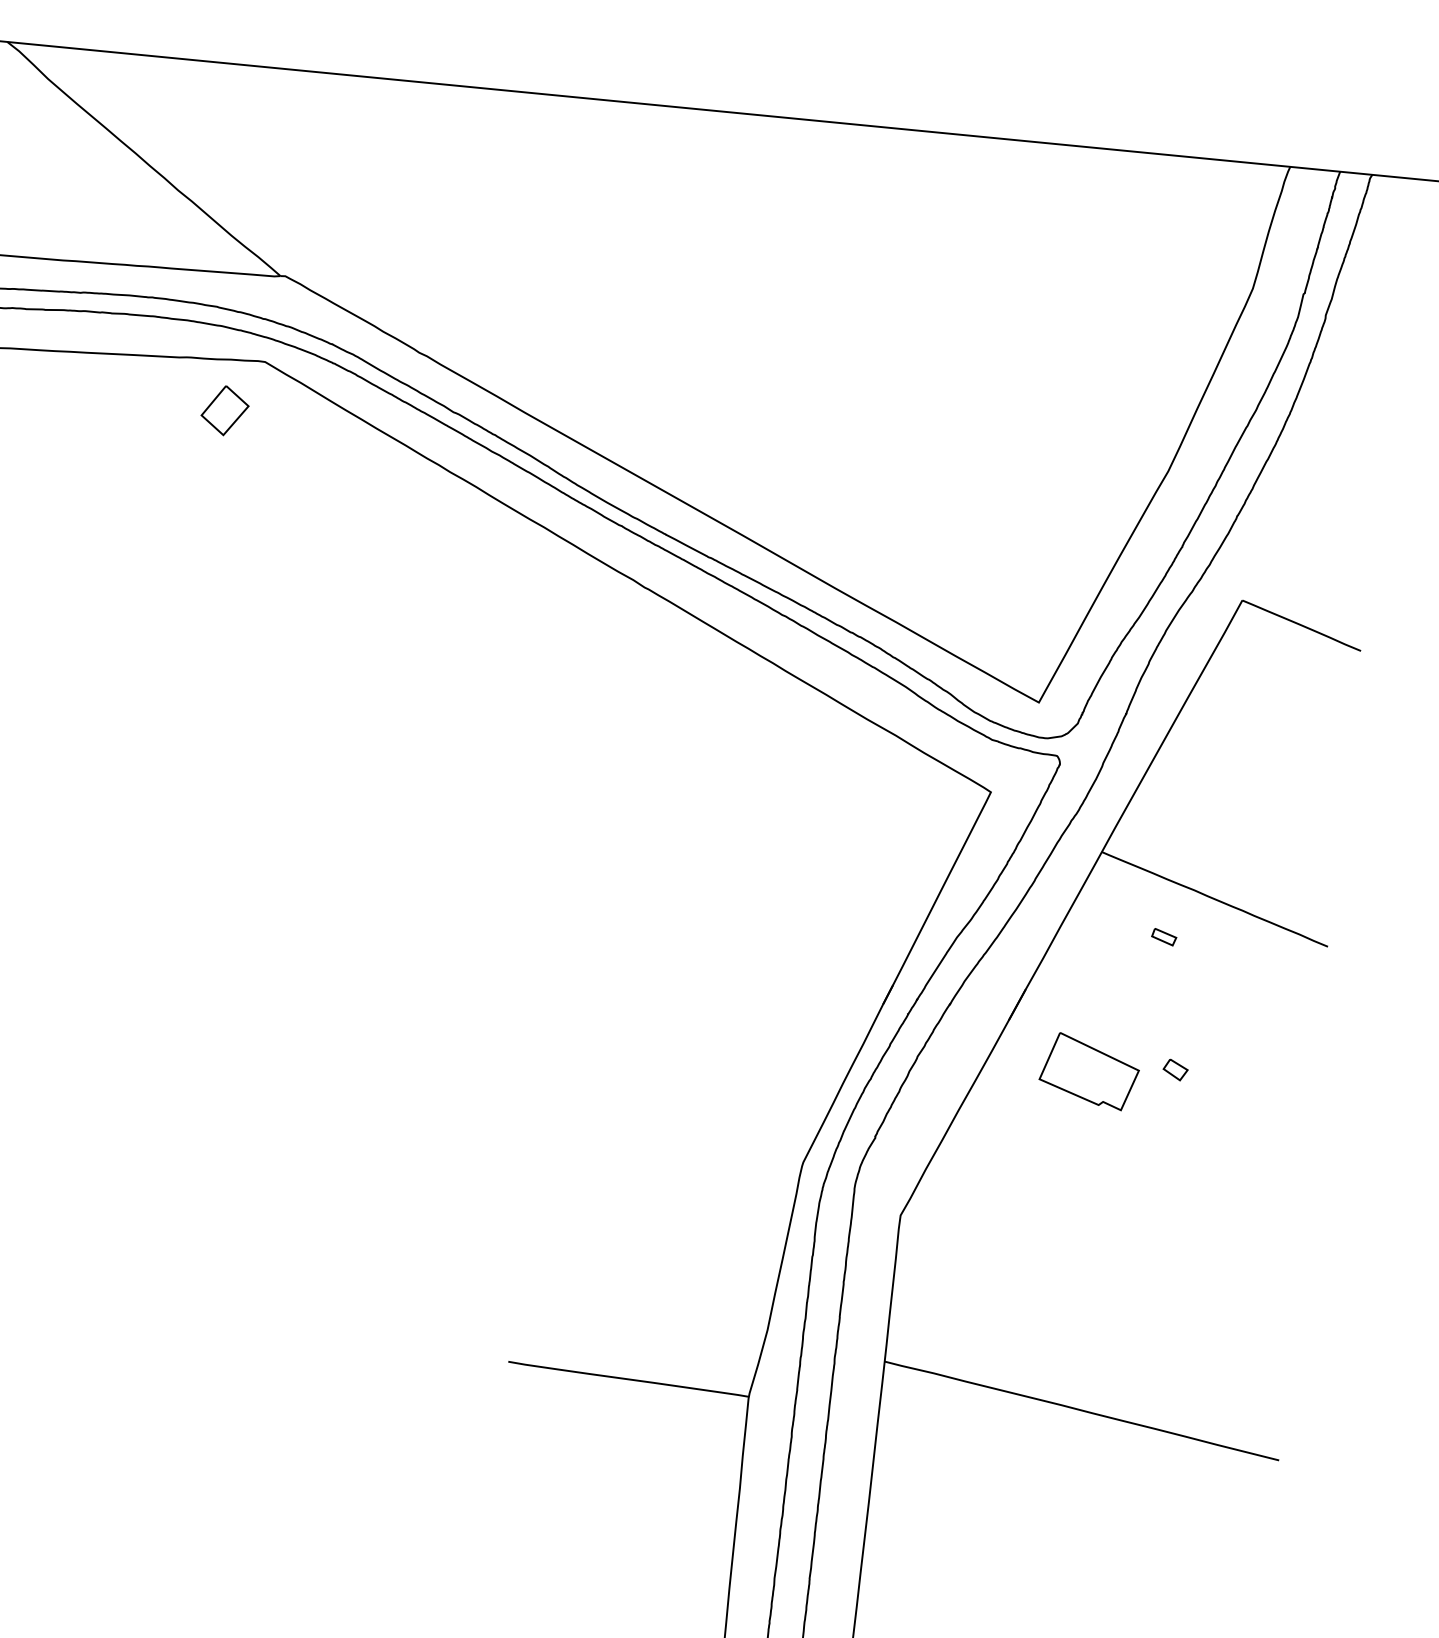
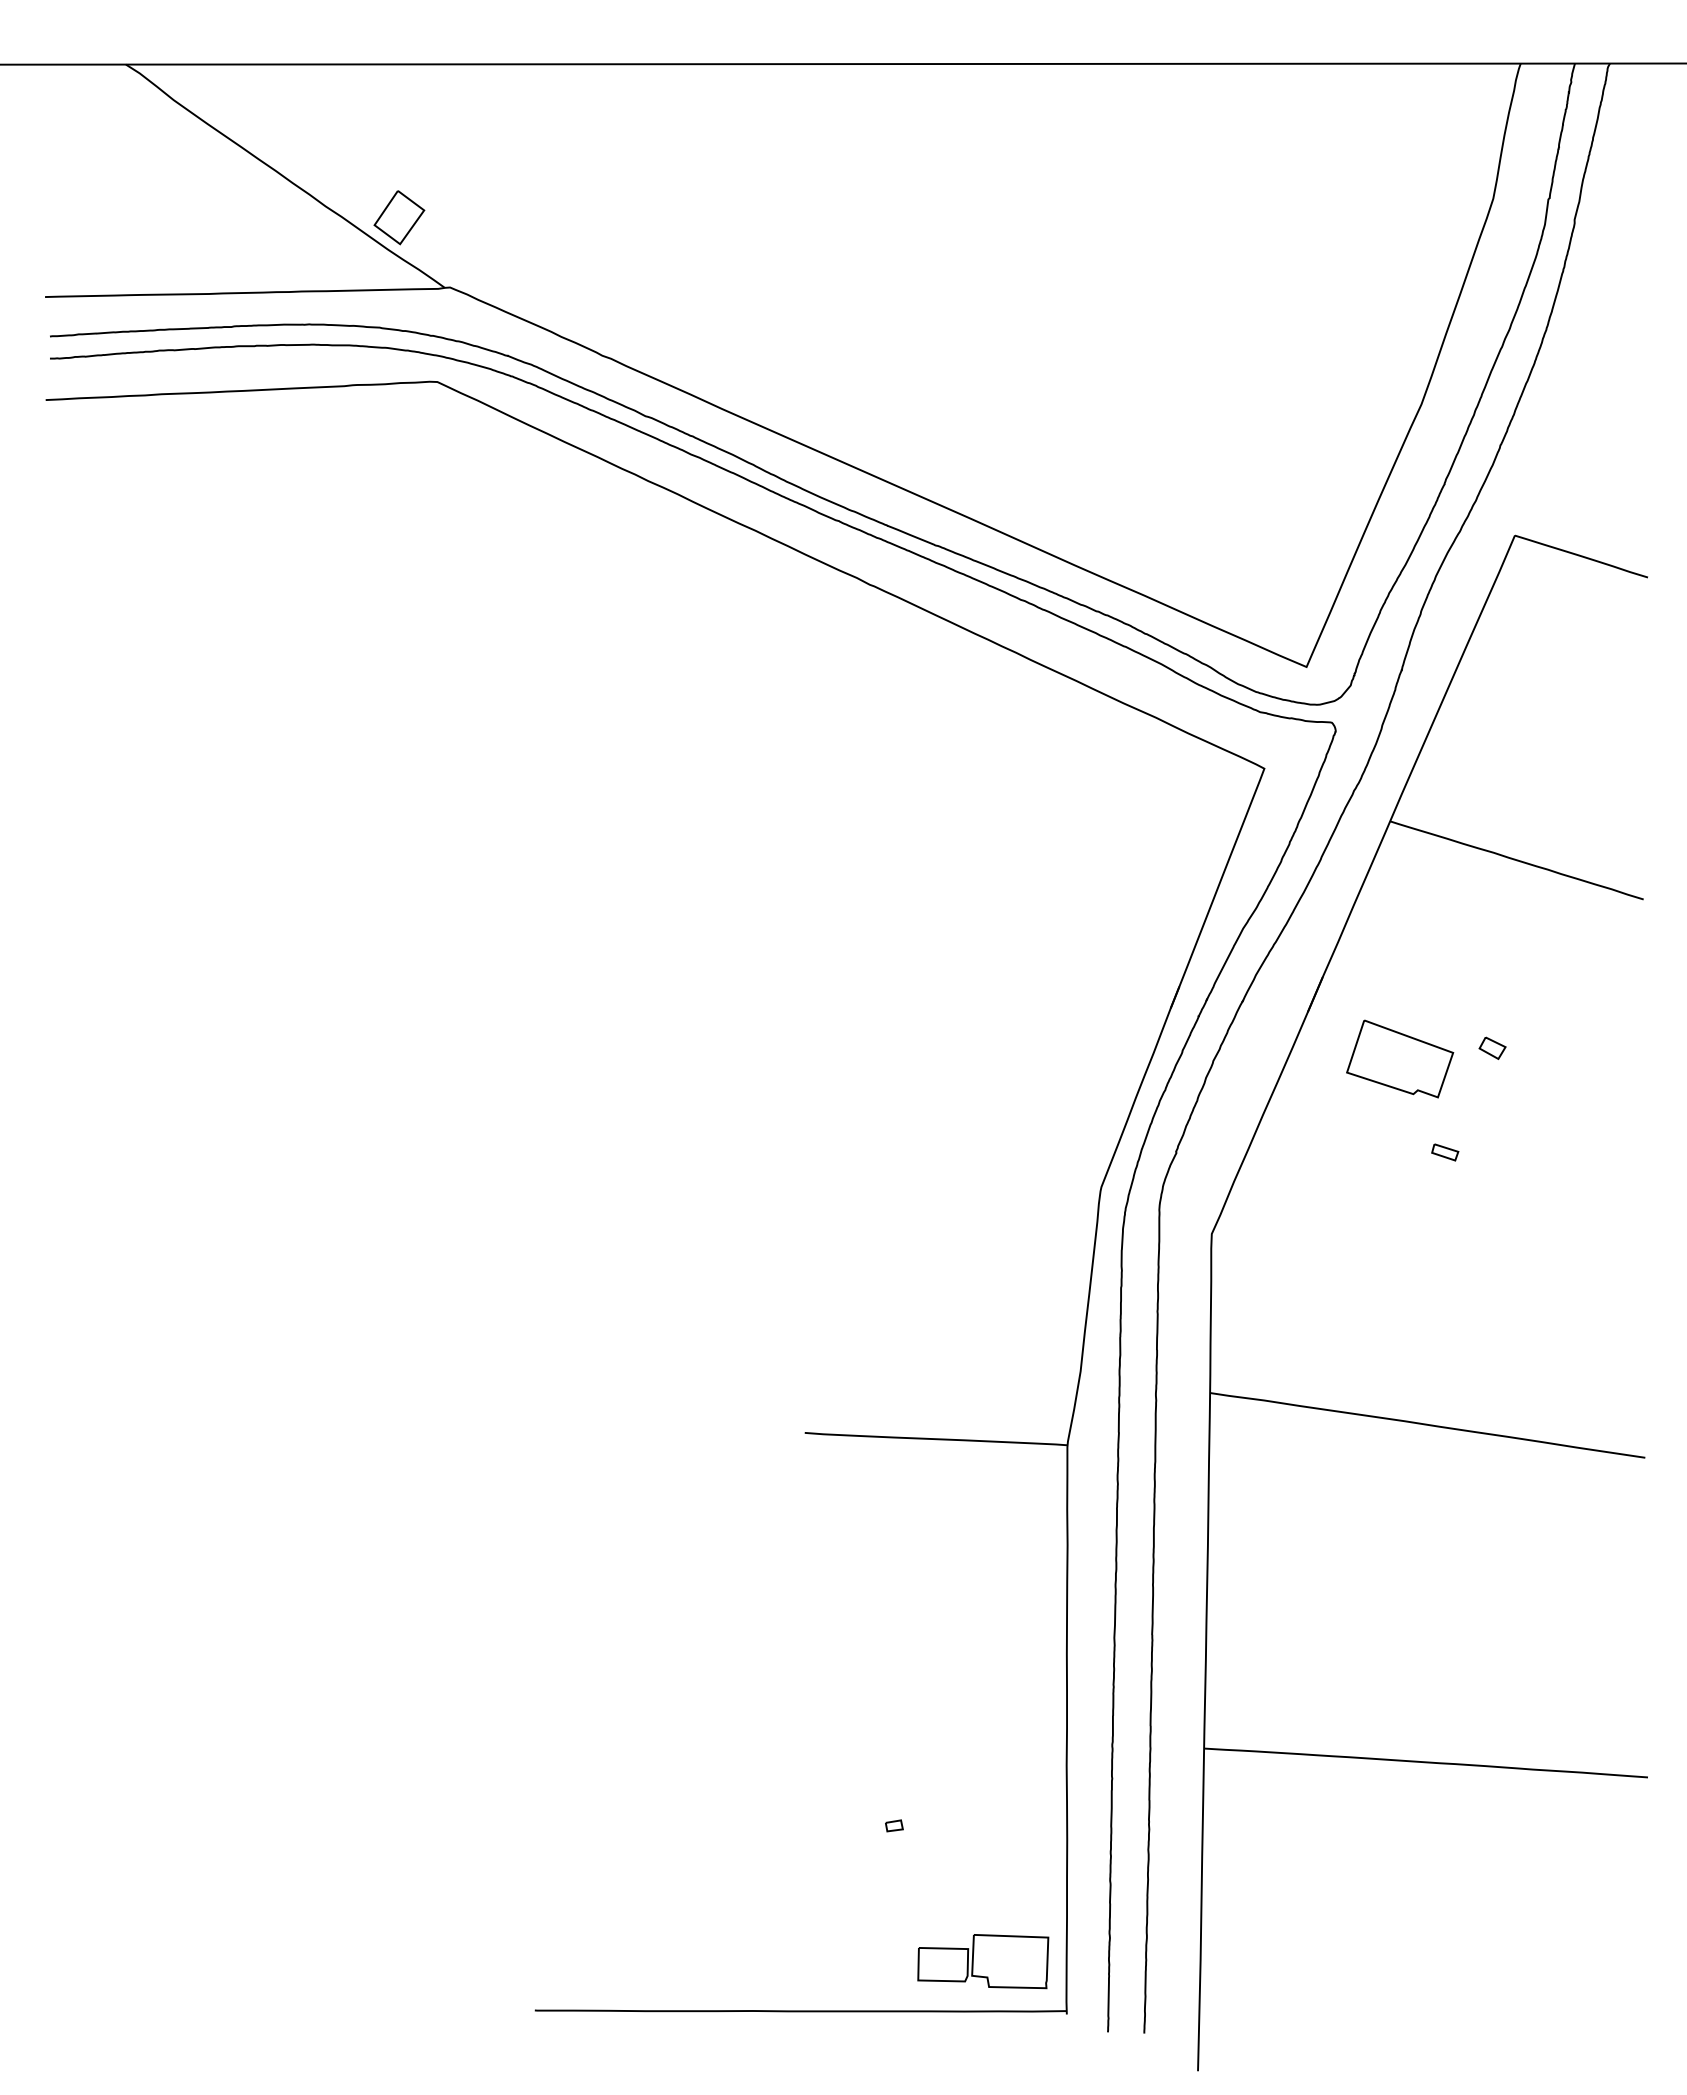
part: (225, 410) -> (399, 217), moved
part: (1164, 937) -> (1445, 1152), moved

